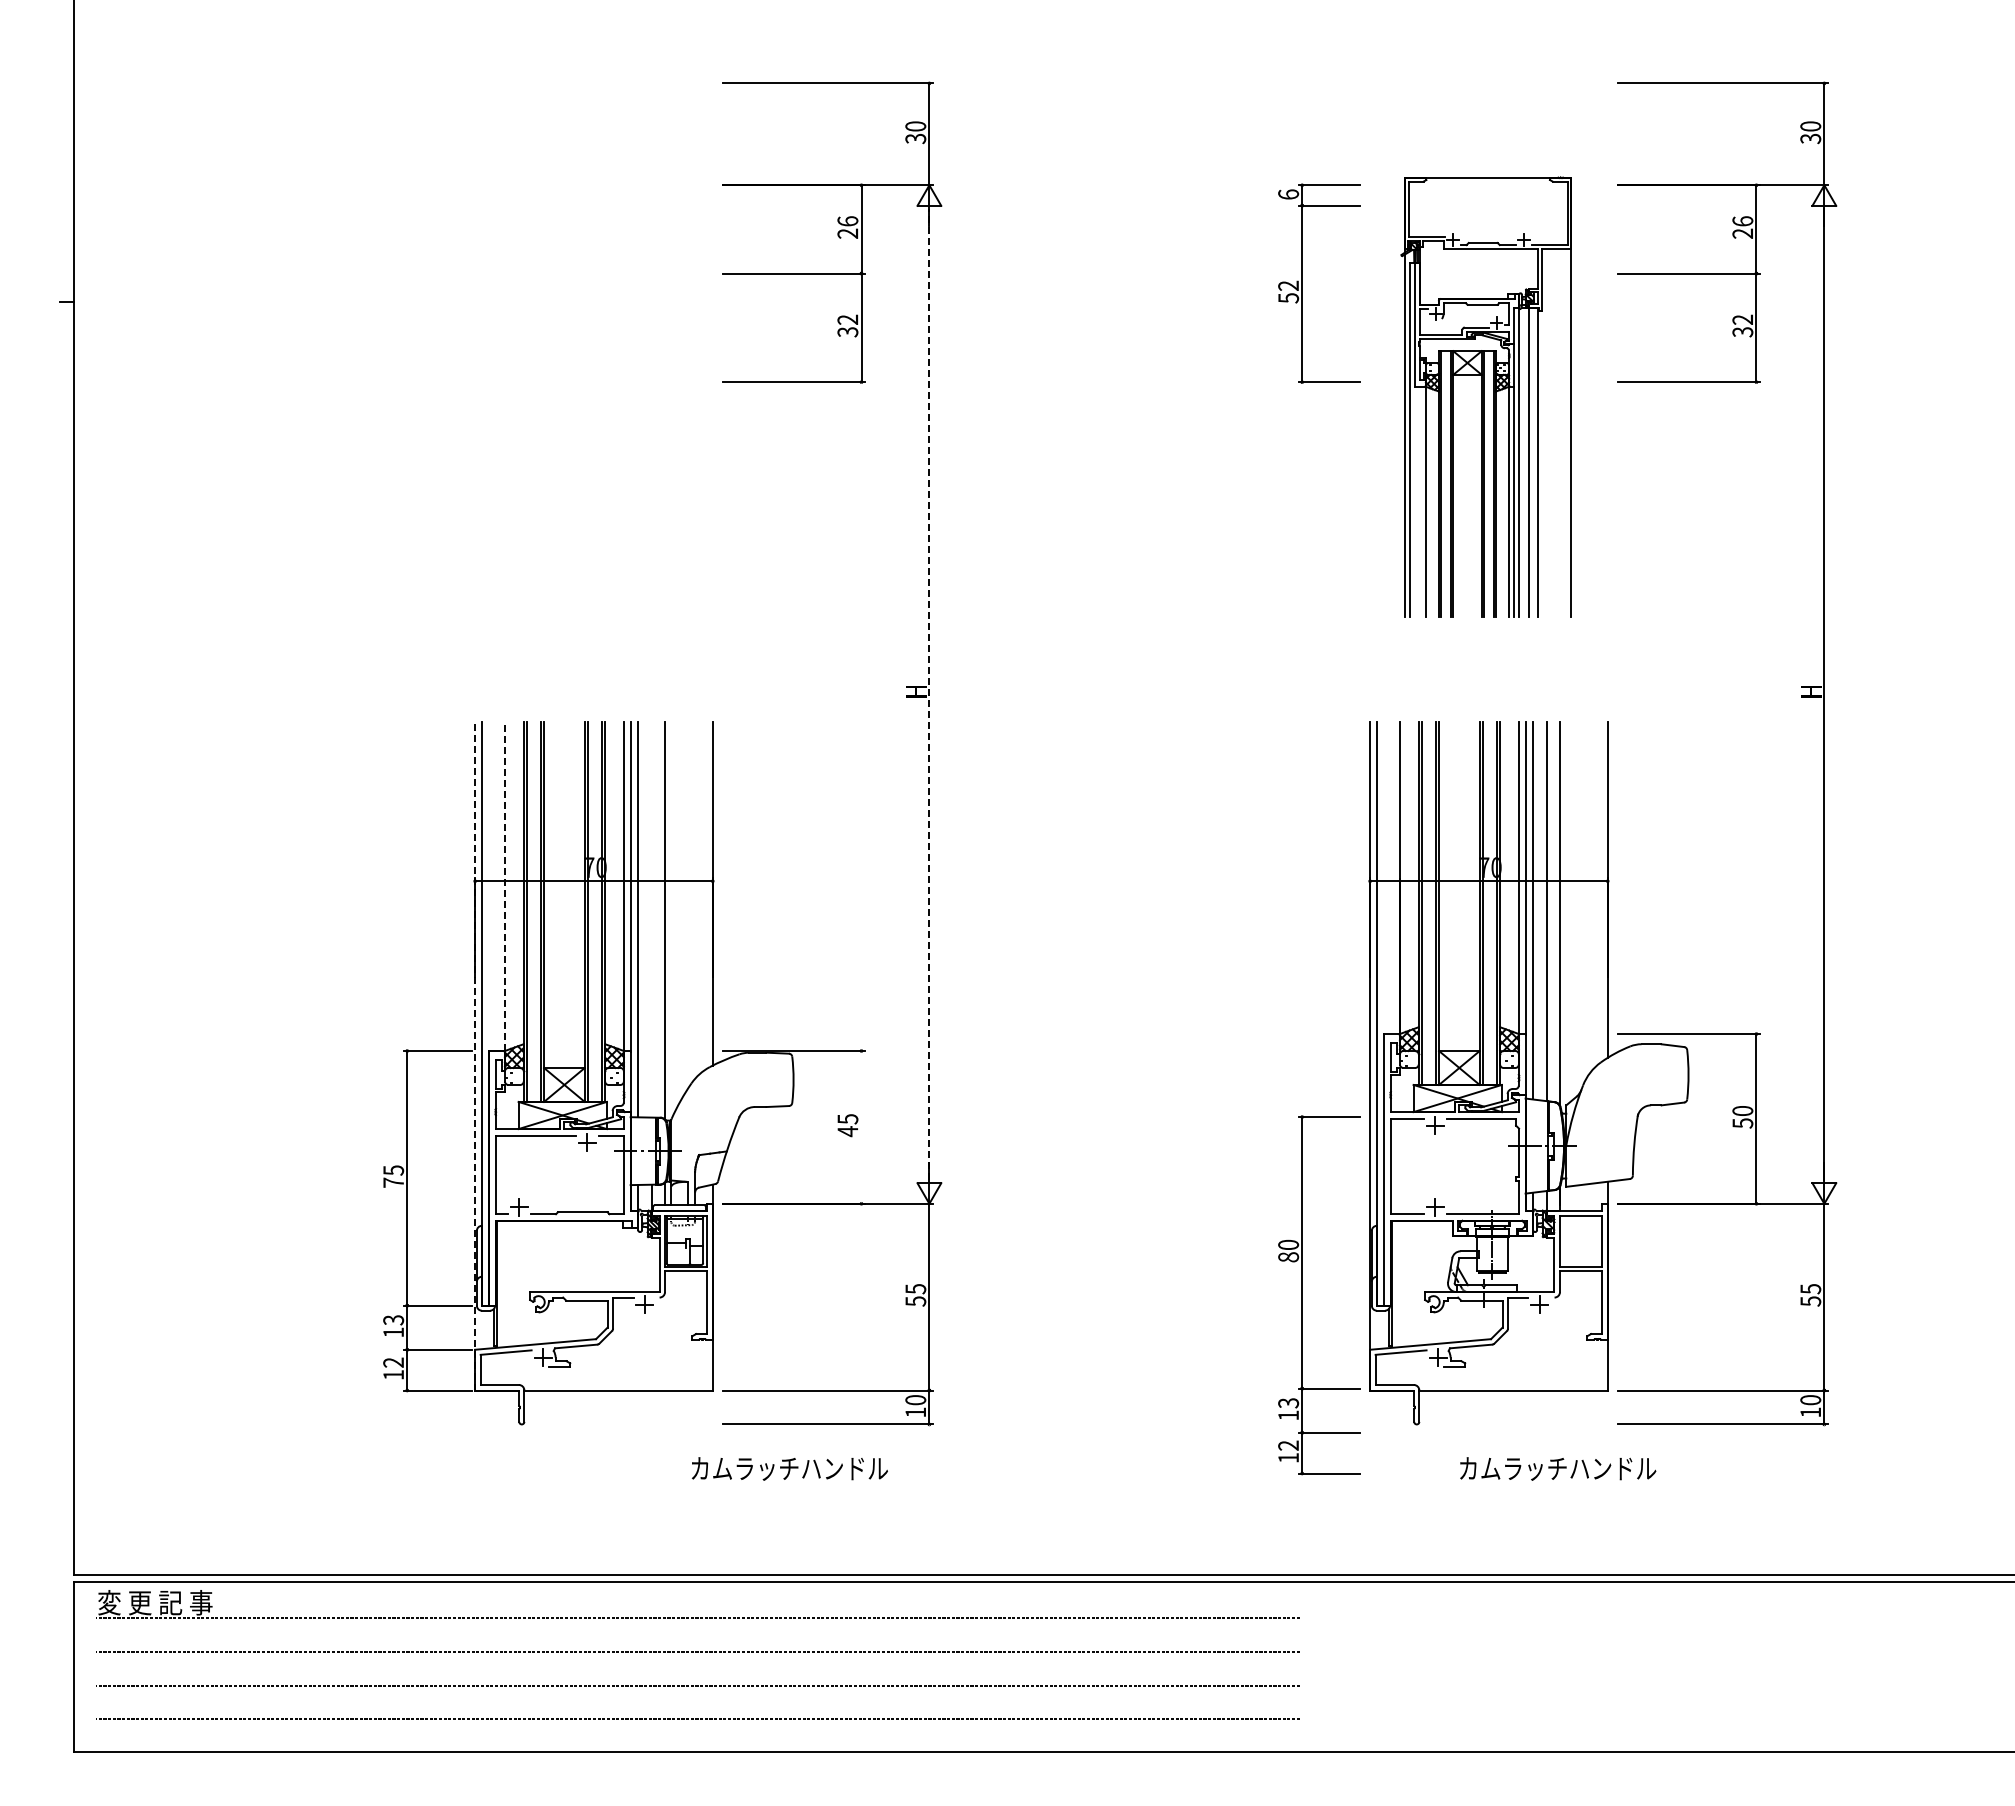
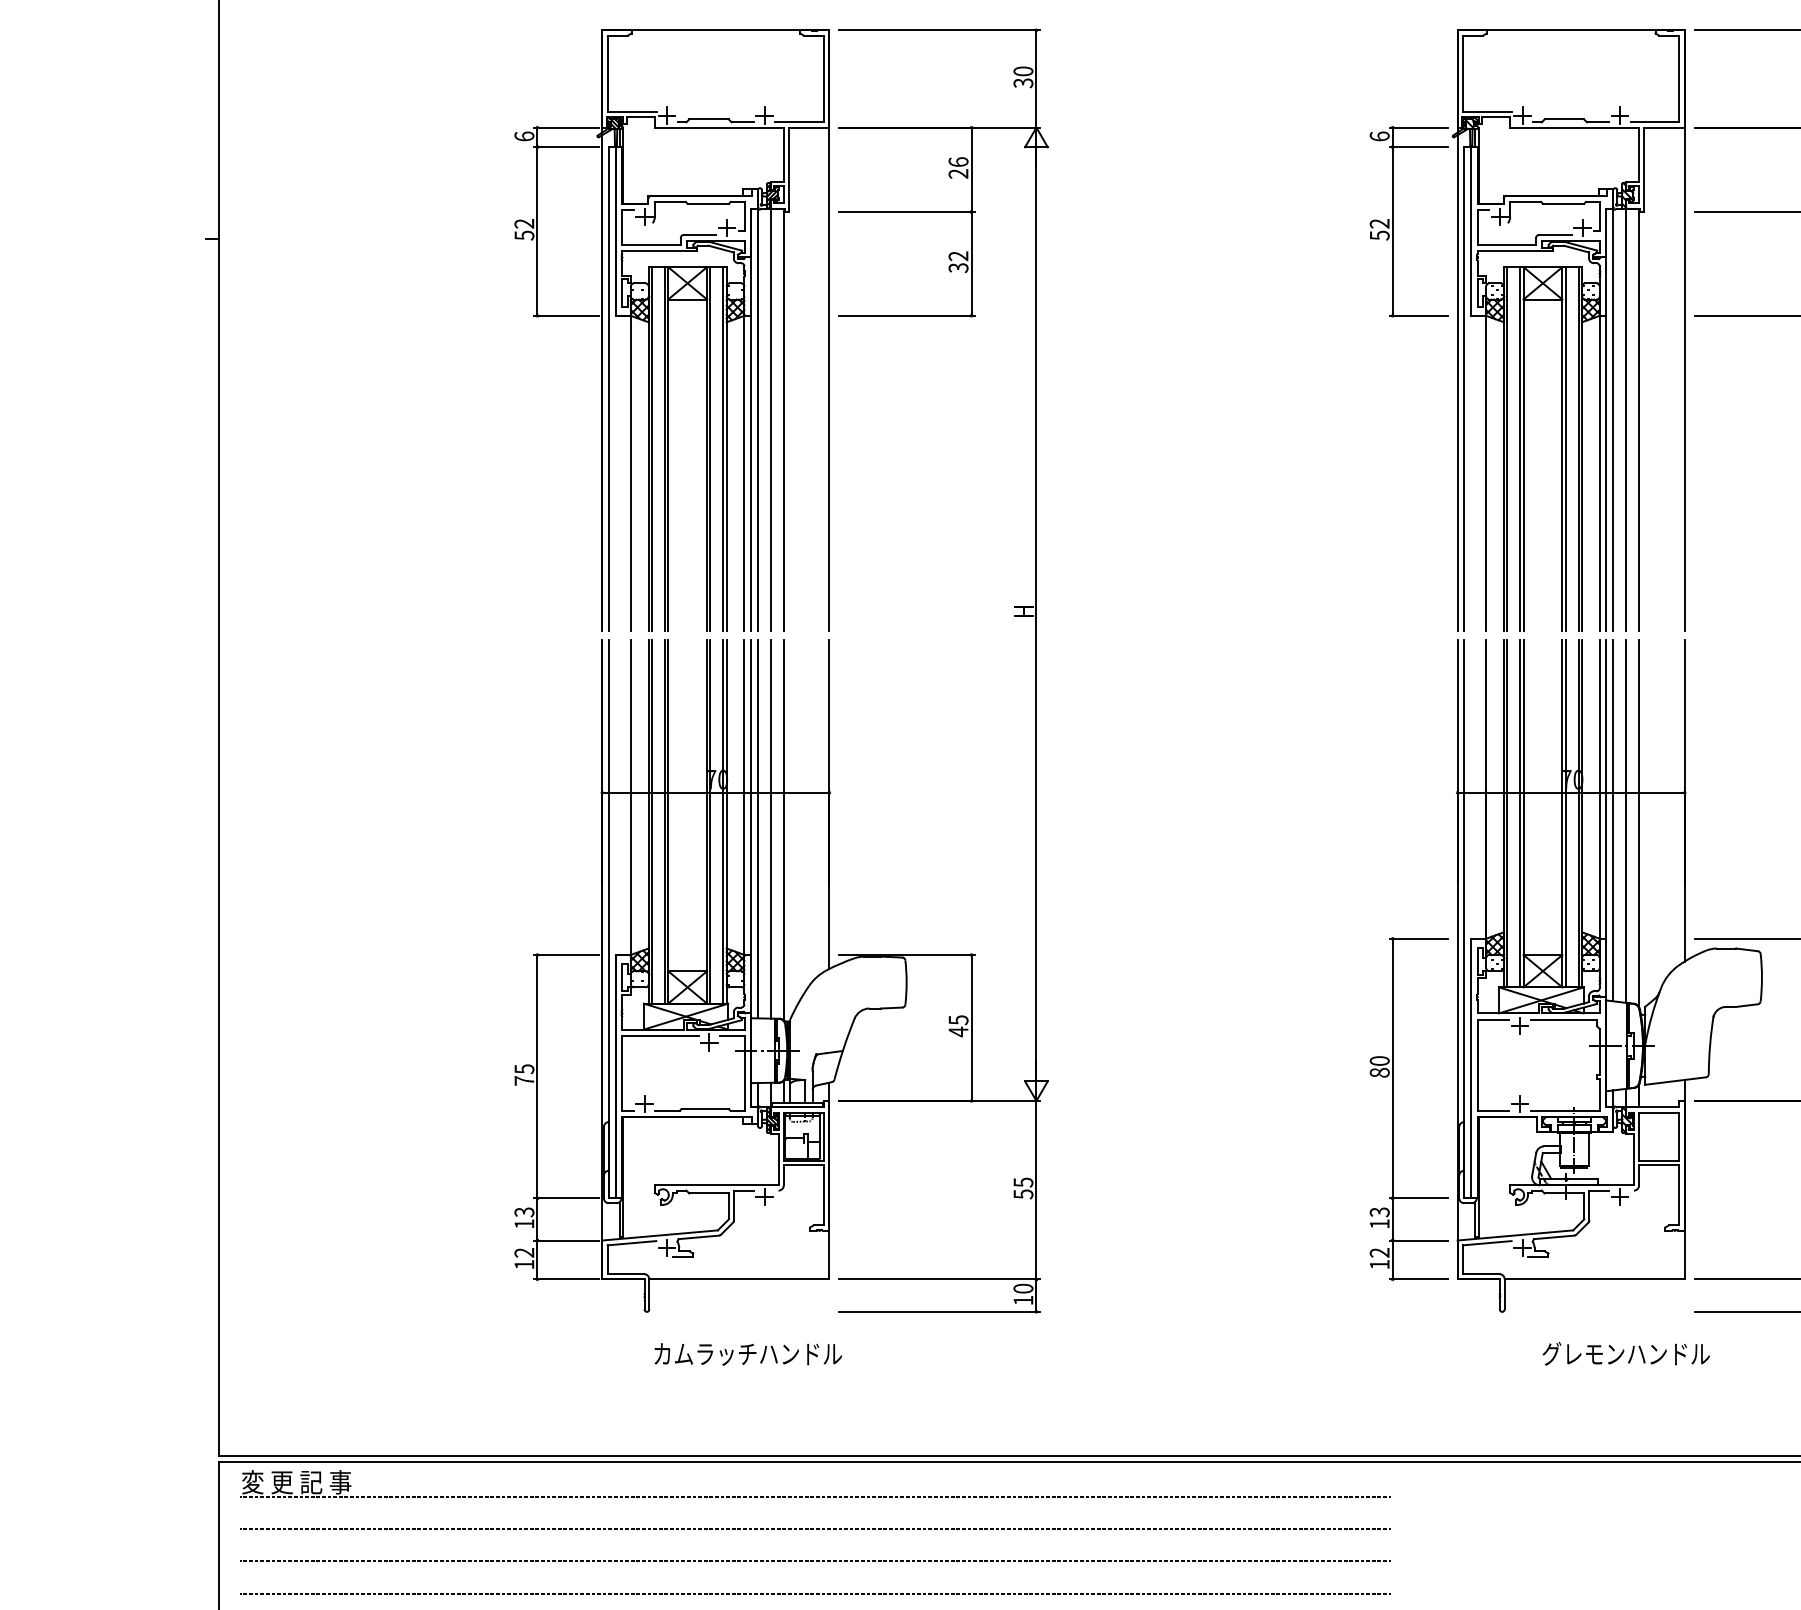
part: (548, 397) -> (672, 330), added
part: (1486, 397) -> (1568, 330), size x1.43
line: (929, 694) -> (1036, 614), dashed -> solid
line: (505, 886) -> (631, 797), dashed -> solid
line: (651, 919) -> (770, 829), added
line: (475, 1055) -> (602, 959), dashed -> solid
line: (861, 1127) -> (971, 1028), added
part: (1302, 1295) -> (1393, 1109), moved
text: (1557, 1467) -> (1636, 1353), カムラッチハンドル -> グレモンハンドル
text: (789, 1468) -> (747, 1353), moved

